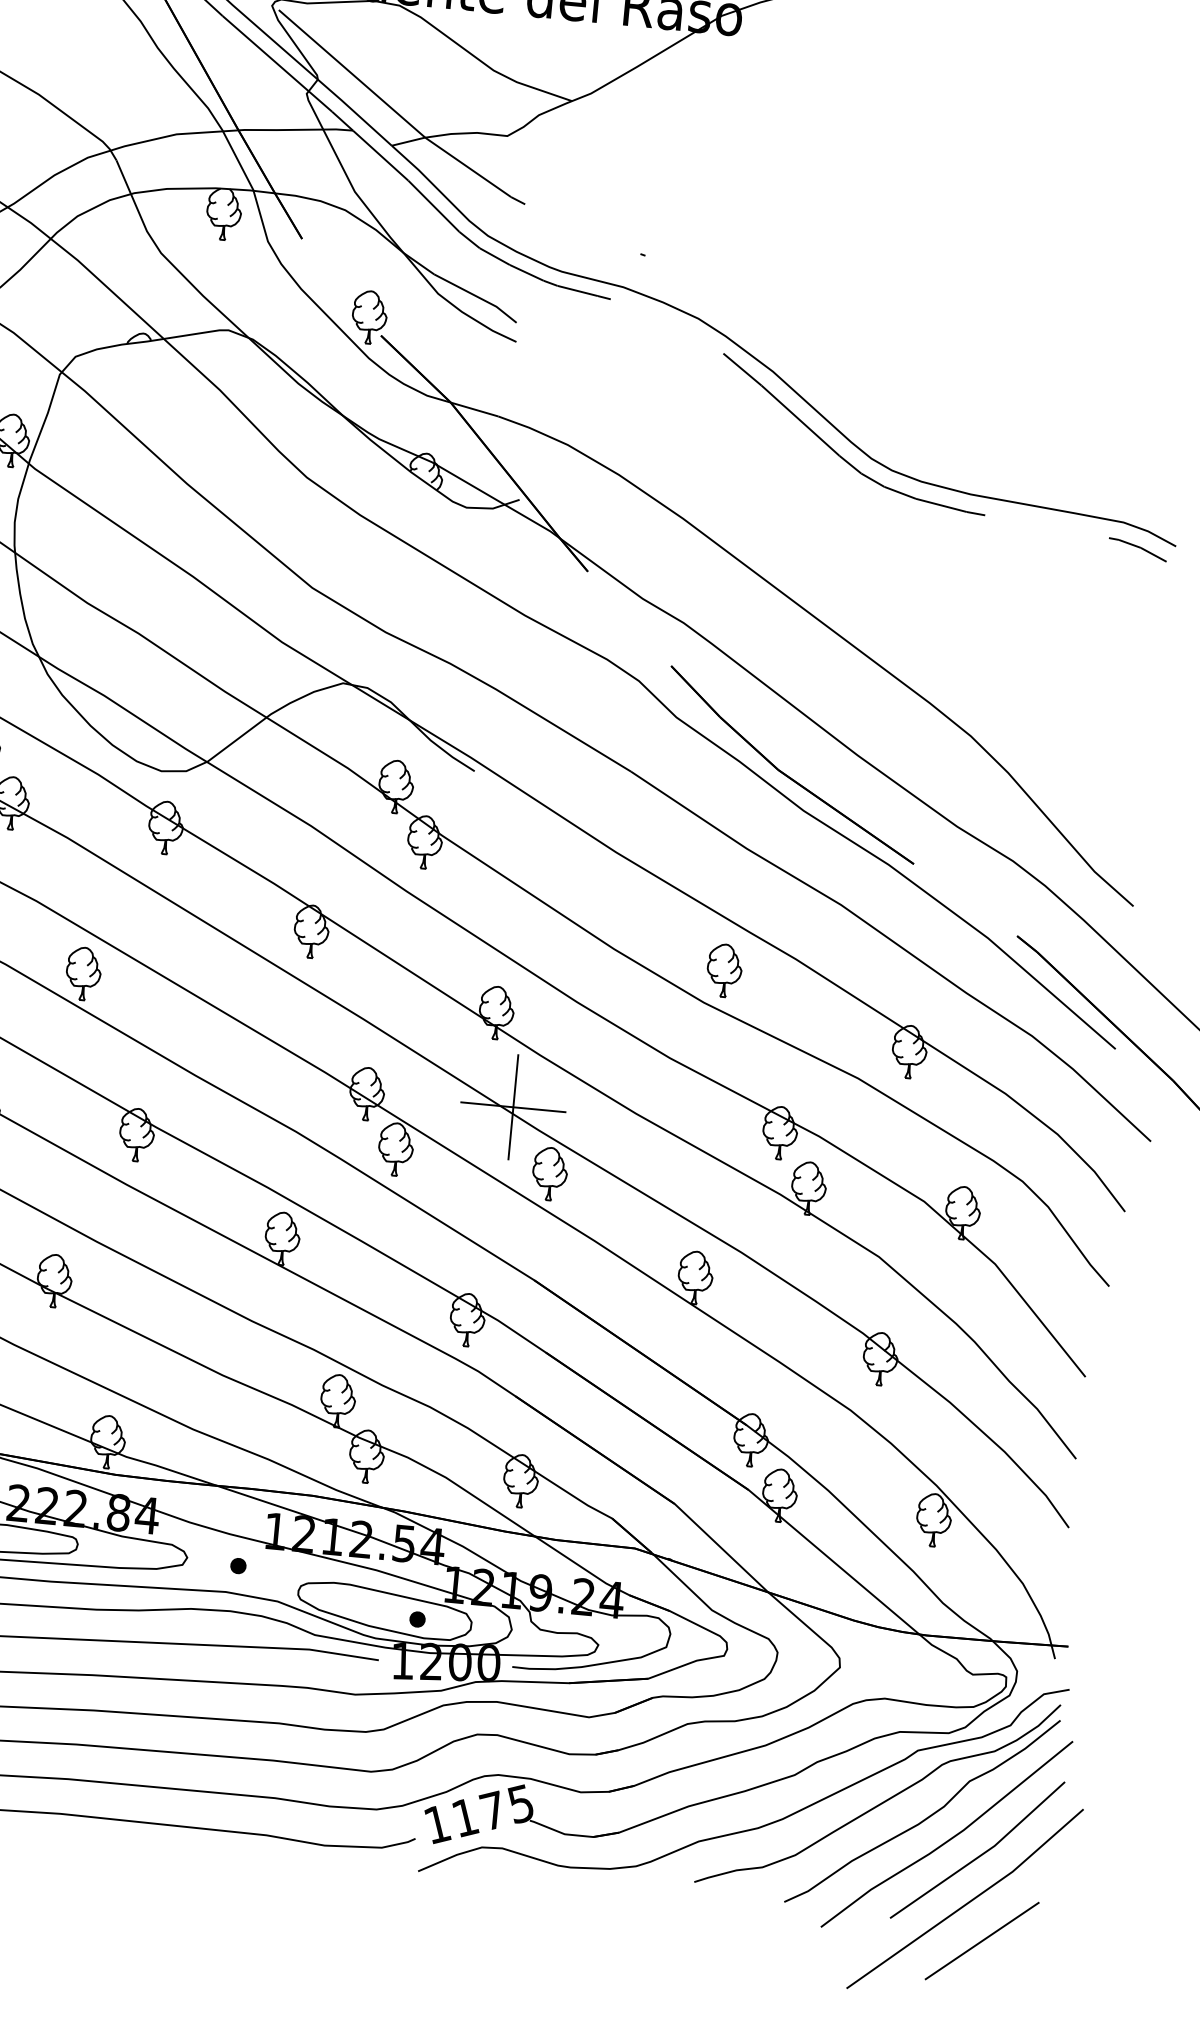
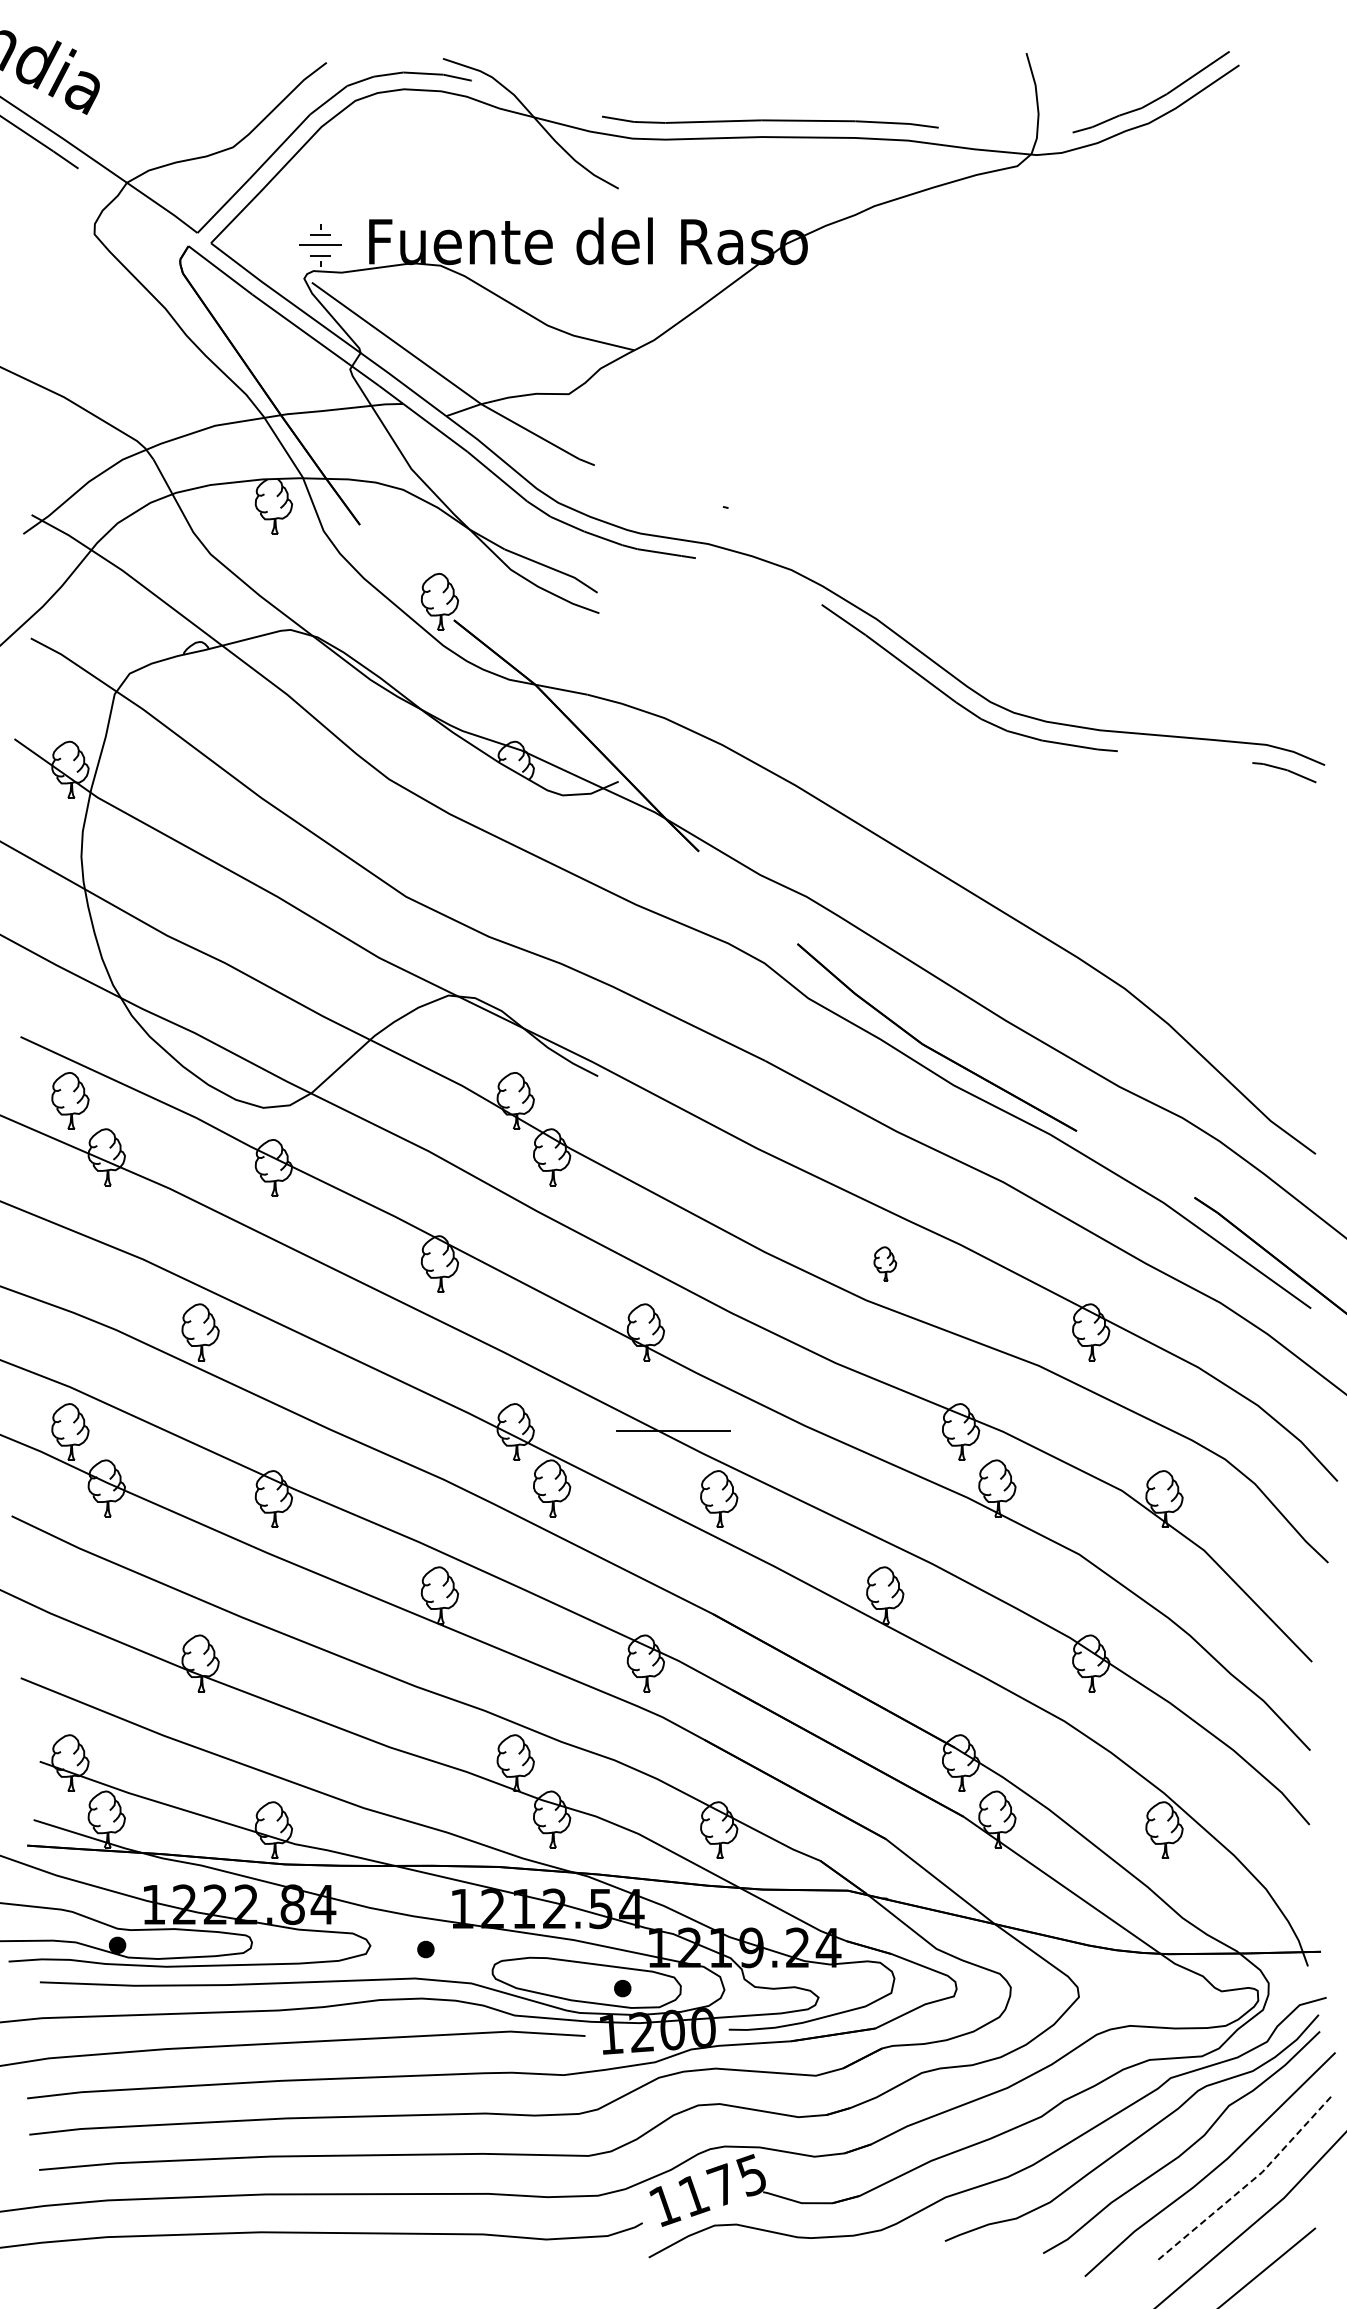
part: (724, 970) -> (885, 1263), size x0.6
line: (513, 1107) -> (673, 1431), removed
line: (981, 1855) -> (1249, 2183), solid -> dashed

